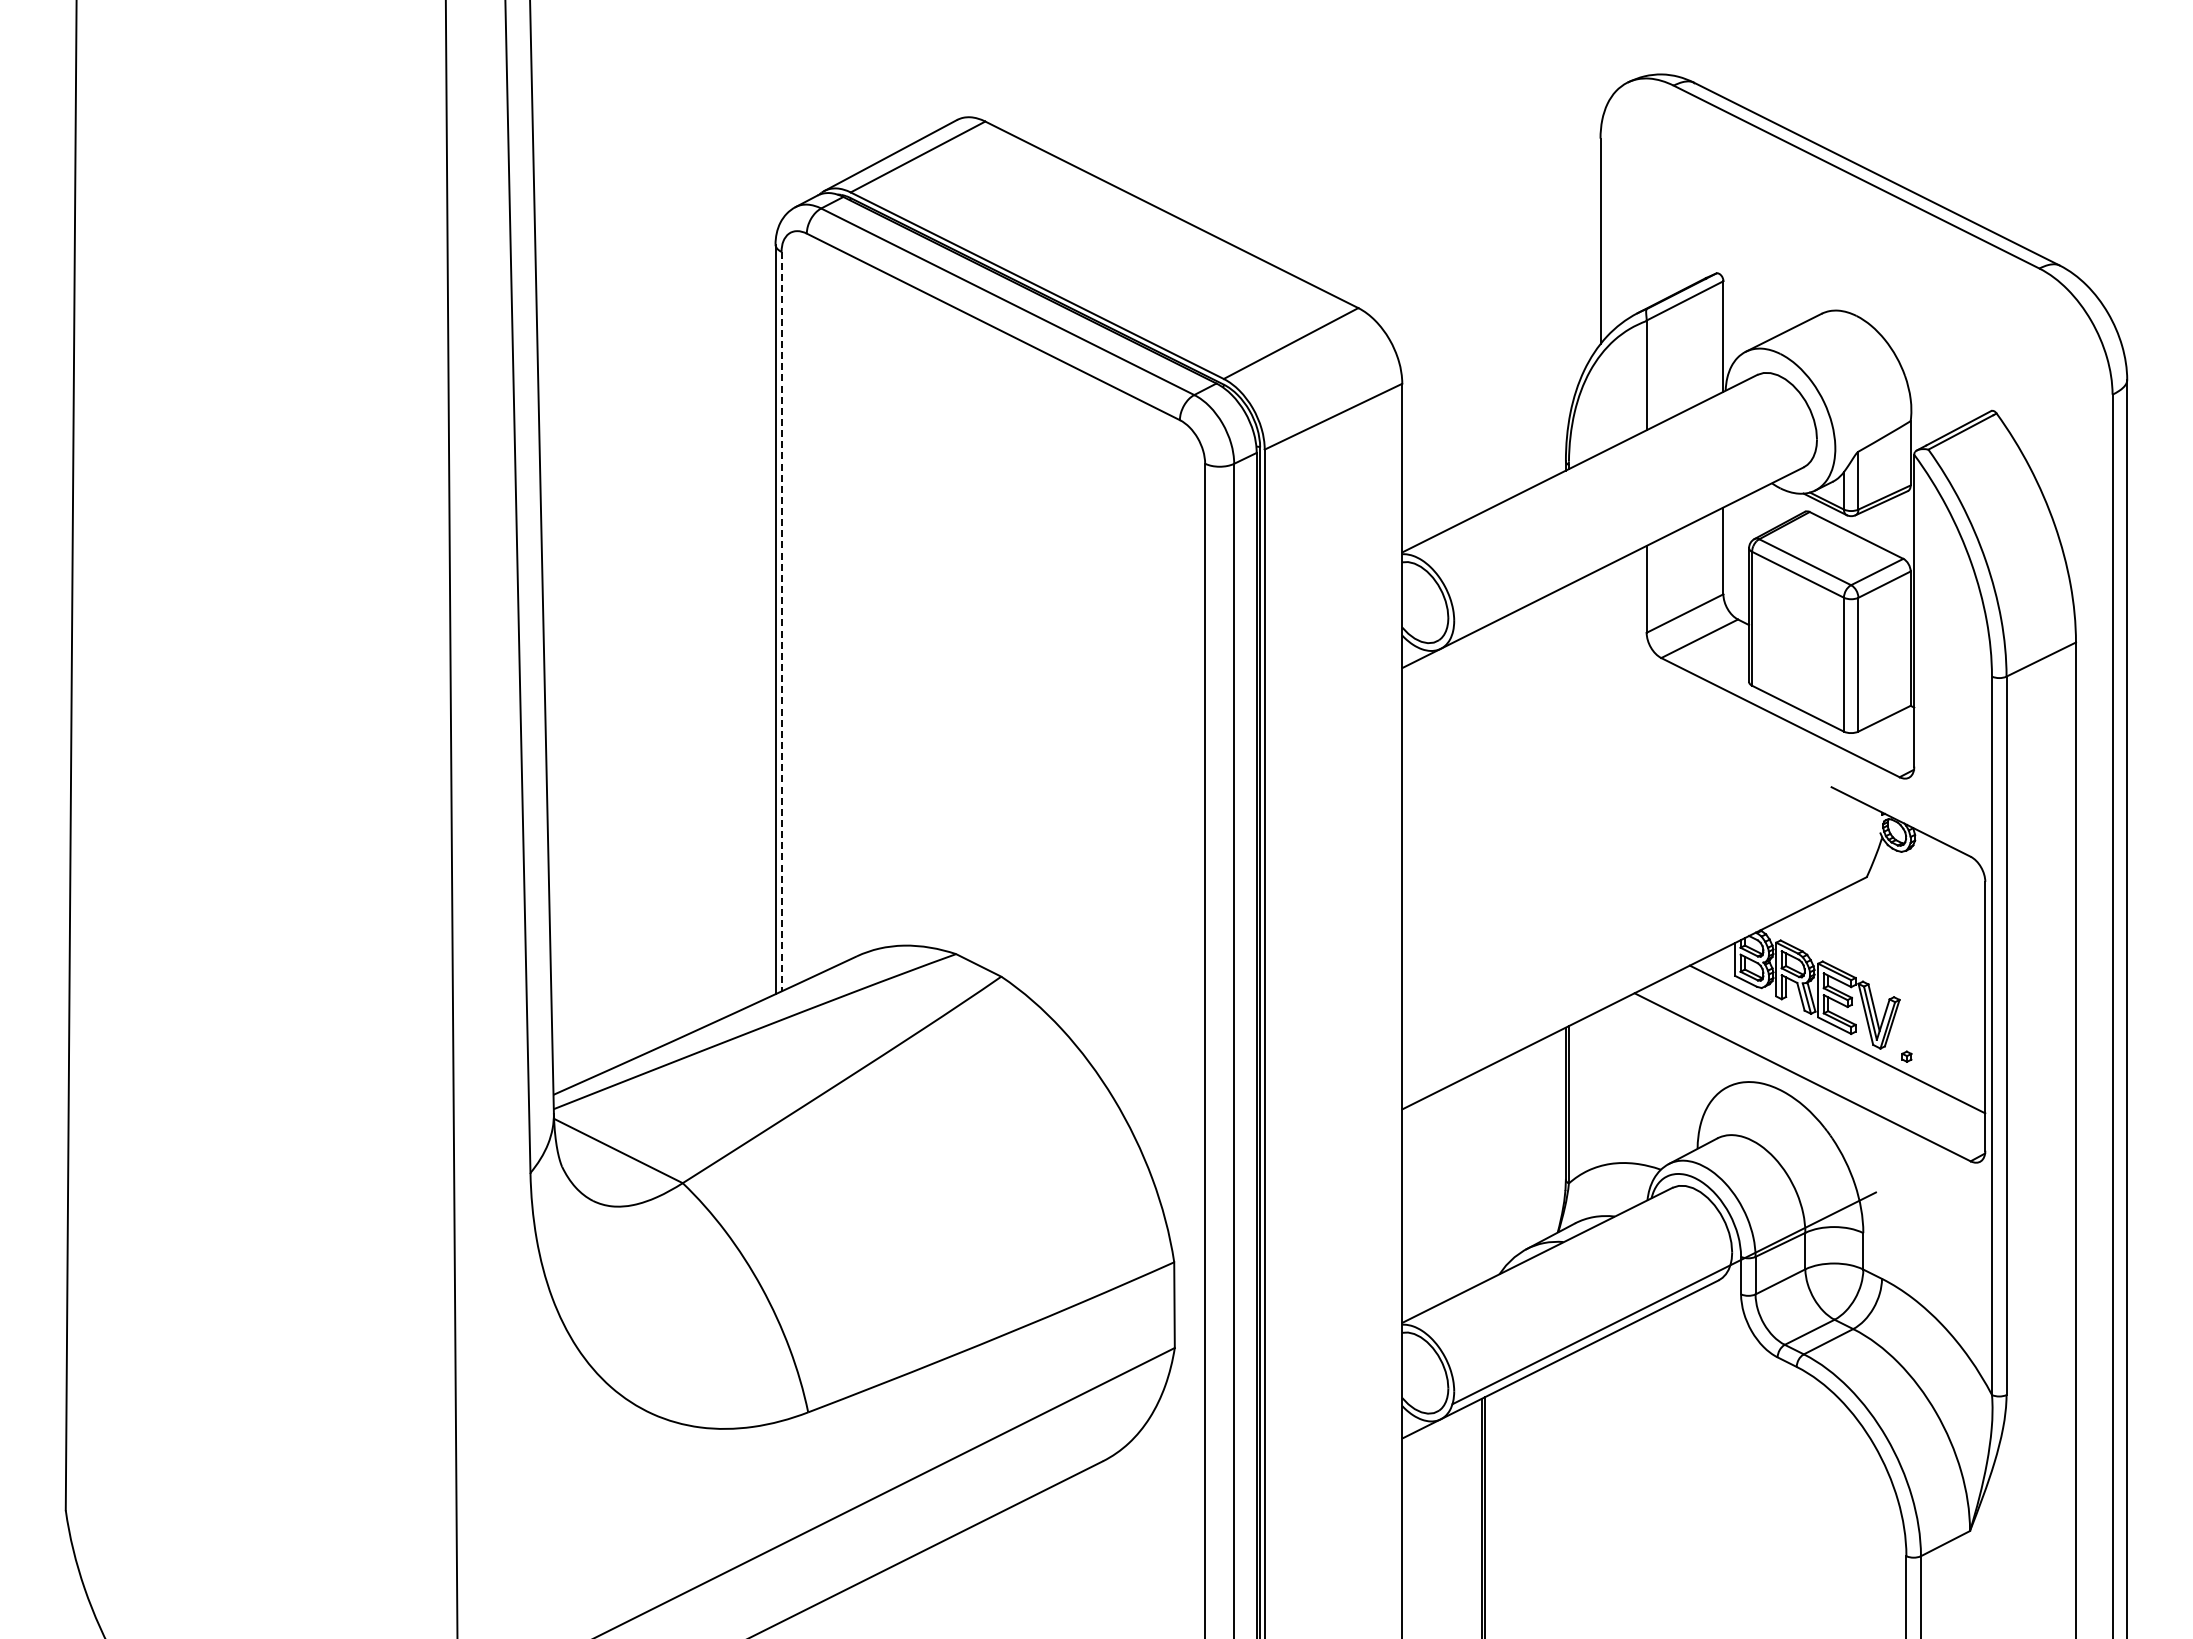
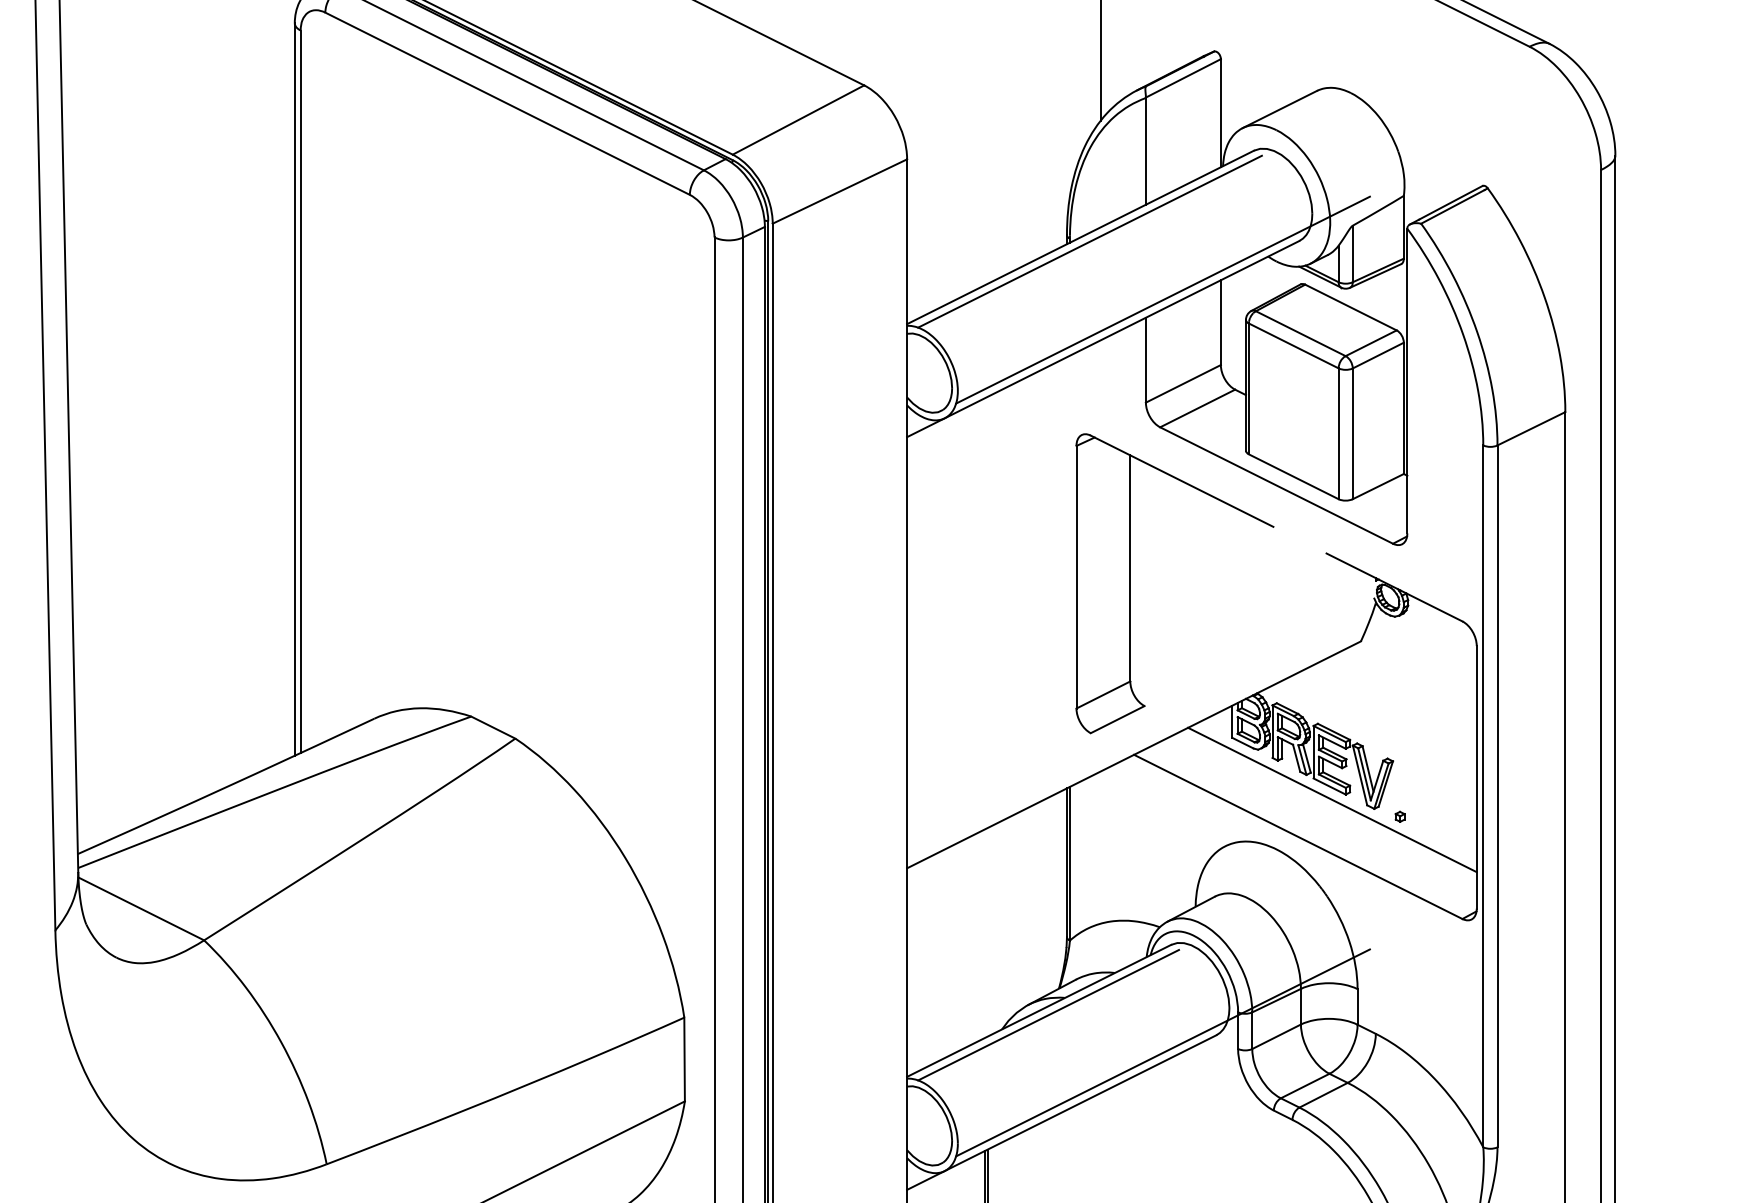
line: (1589, 468) -> (1090, 242), added
line: (1664, 527) -> (1163, 299), added
line: (781, 621) -> (300, 391), dashed -> solid
part: (1631, 818) -> (1131, 584), added
line: (1546, 1259) -> (1048, 1014), added

